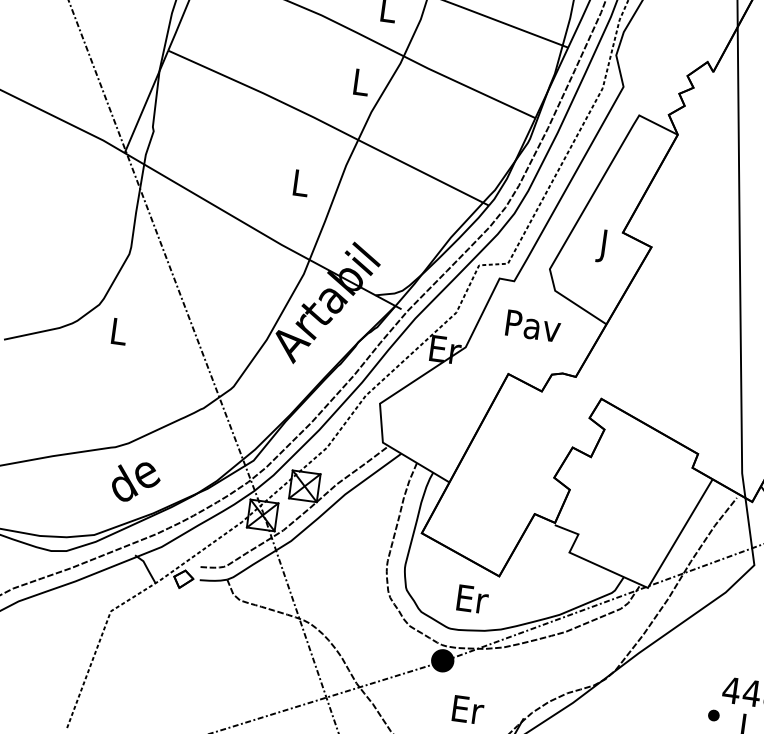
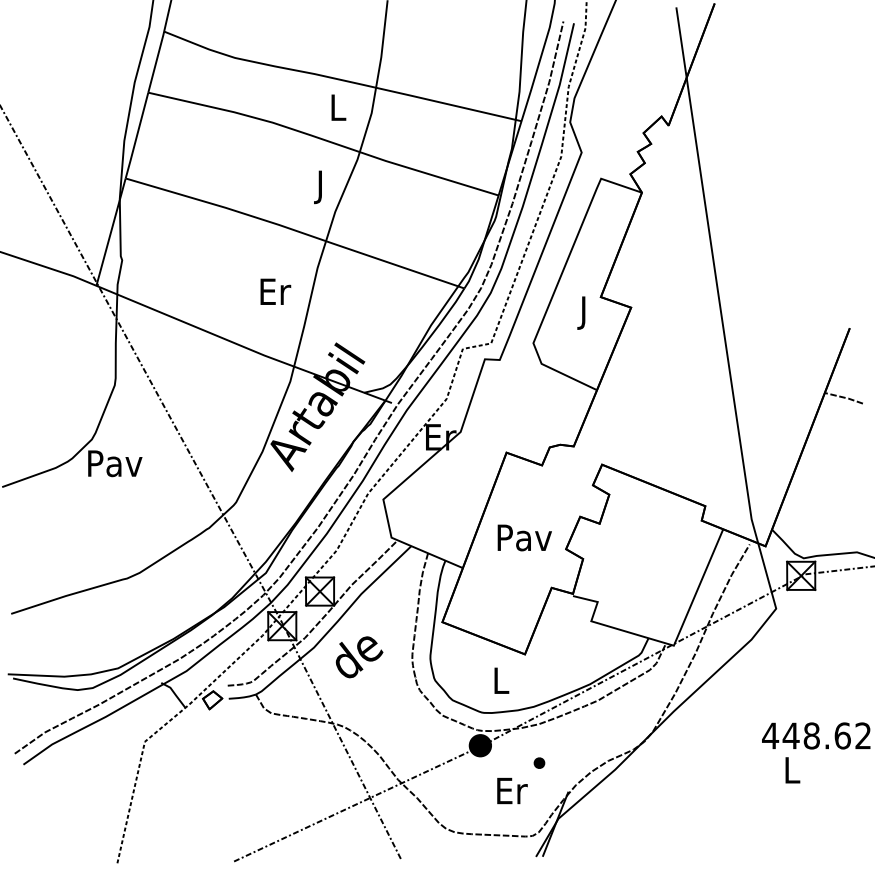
text: (361, 86) -> (321, 187), L -> J
text: (301, 182) -> (275, 291), L -> Er
text: (533, 325) -> (524, 537), moved
text: (119, 331) -> (115, 463), L -> Pav
text: (136, 482) -> (359, 657), moved
text: (472, 599) -> (501, 680), Er -> L
part: (713, 714) -> (539, 762), moved

